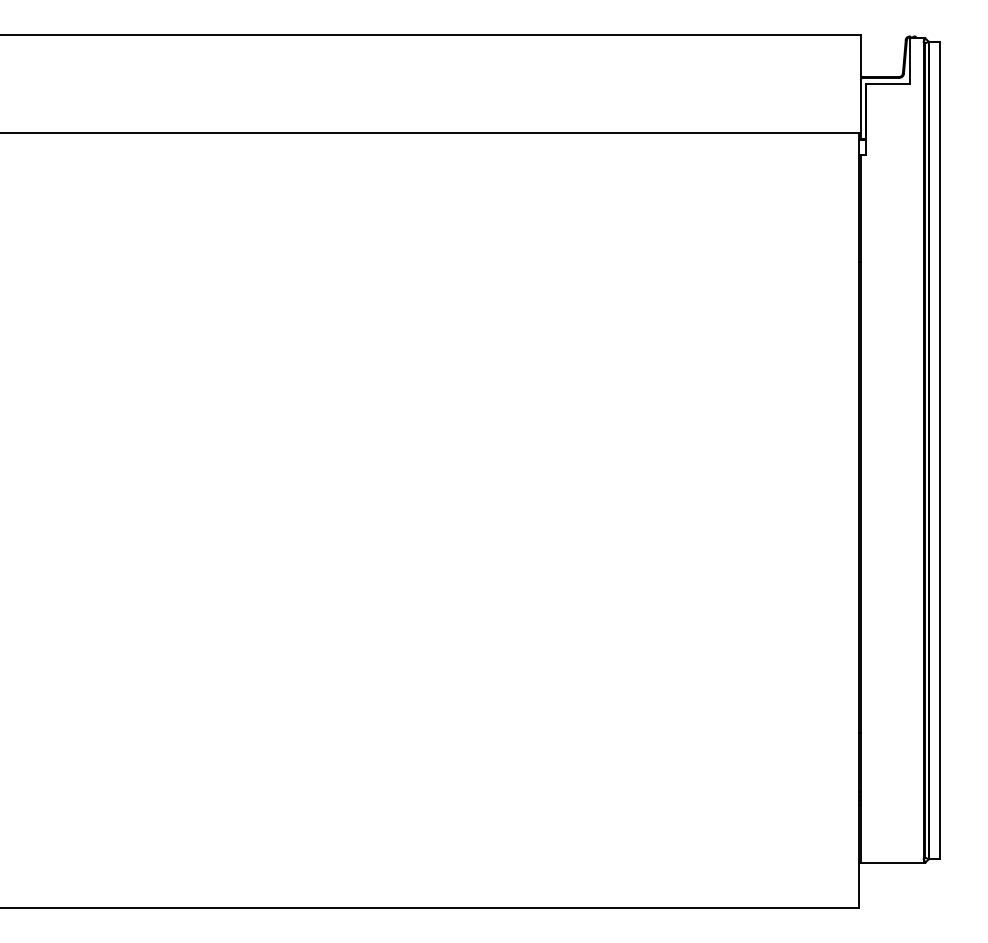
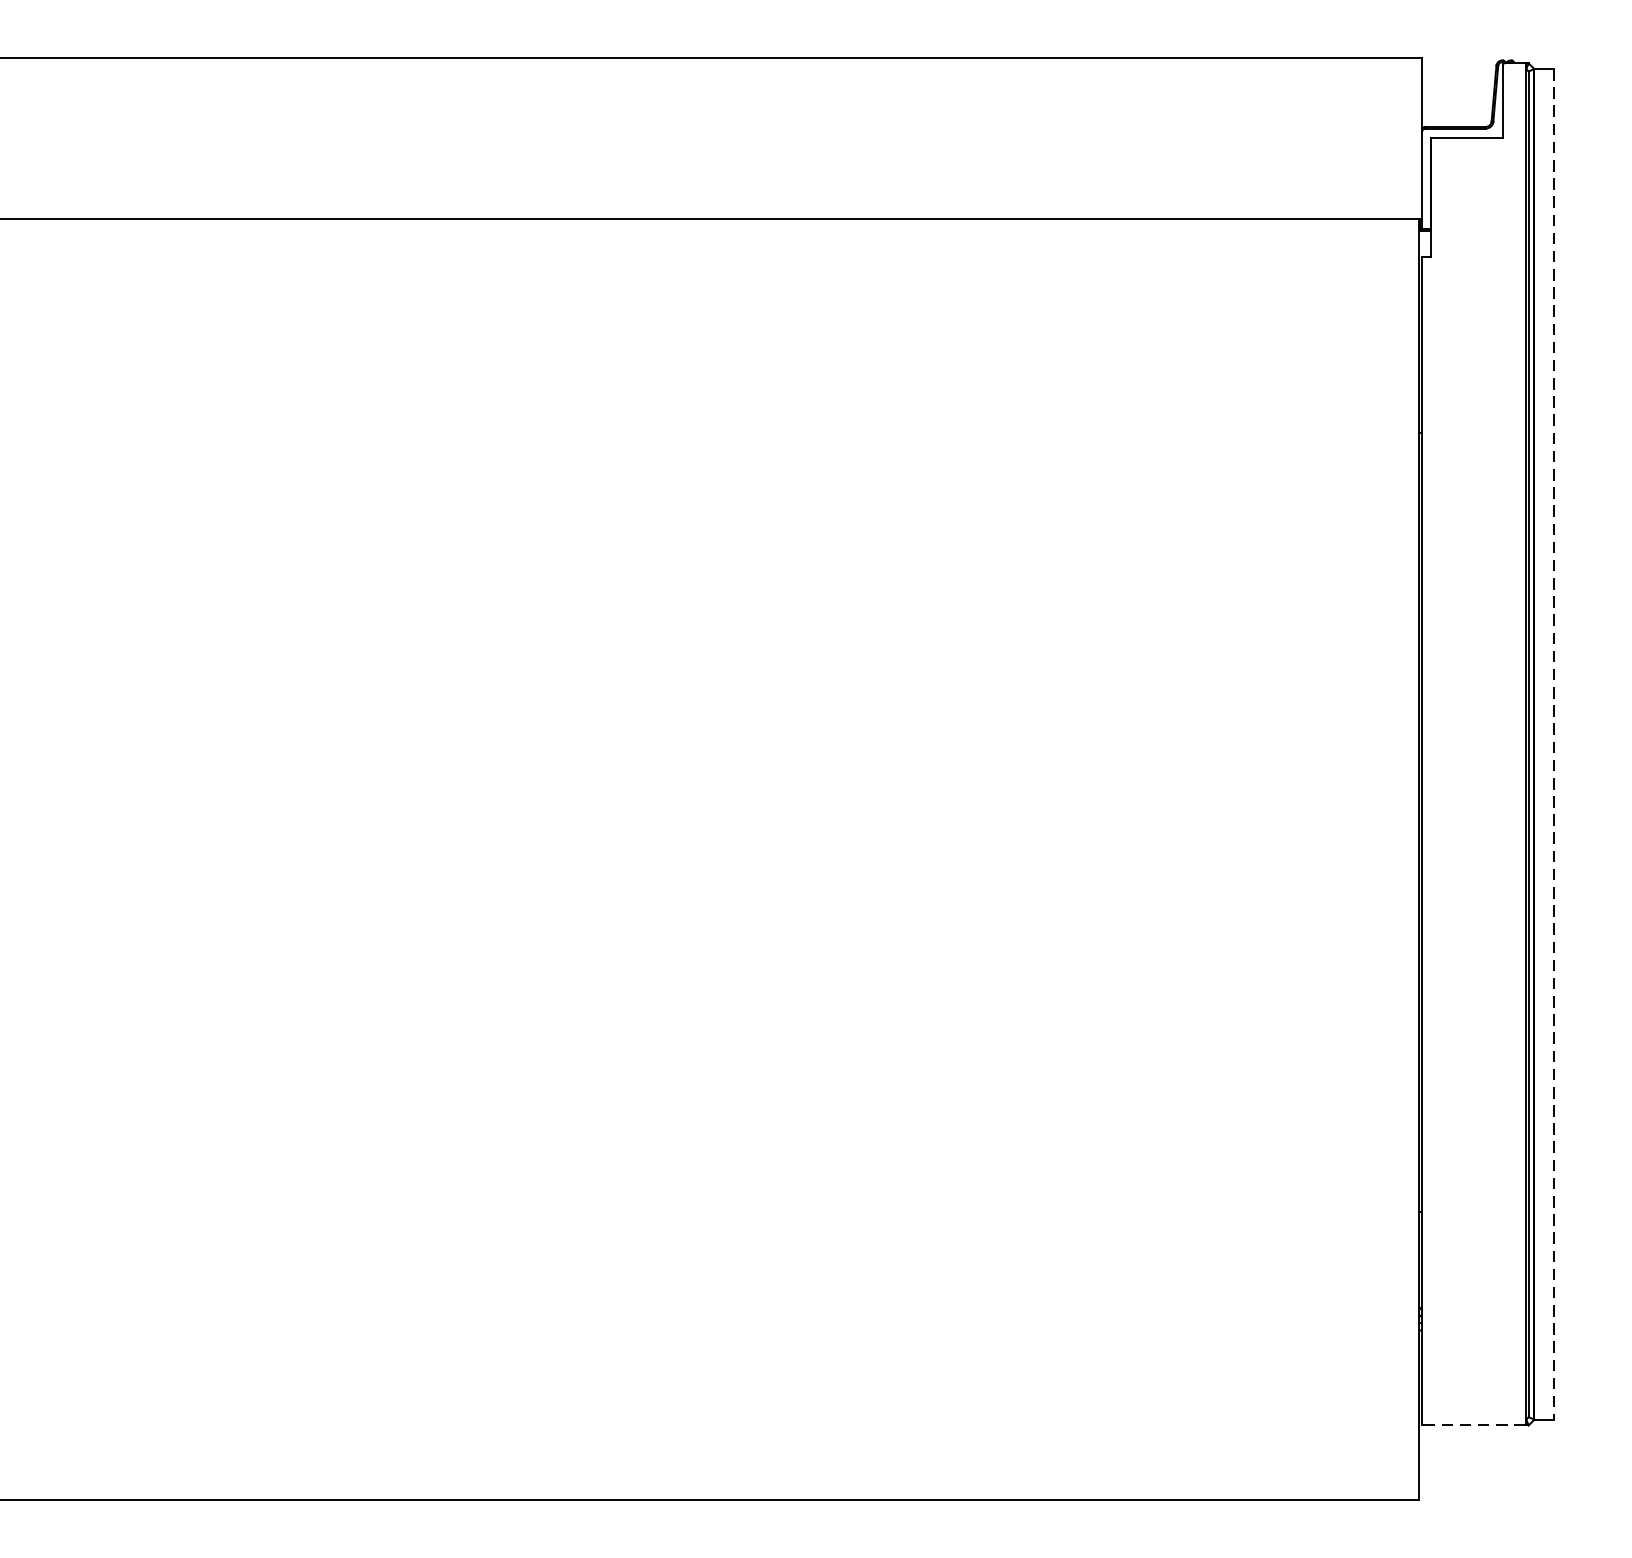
line: (940, 450) -> (1553, 744), solid -> dashed
line: (891, 862) -> (1472, 1425), solid -> dashed

